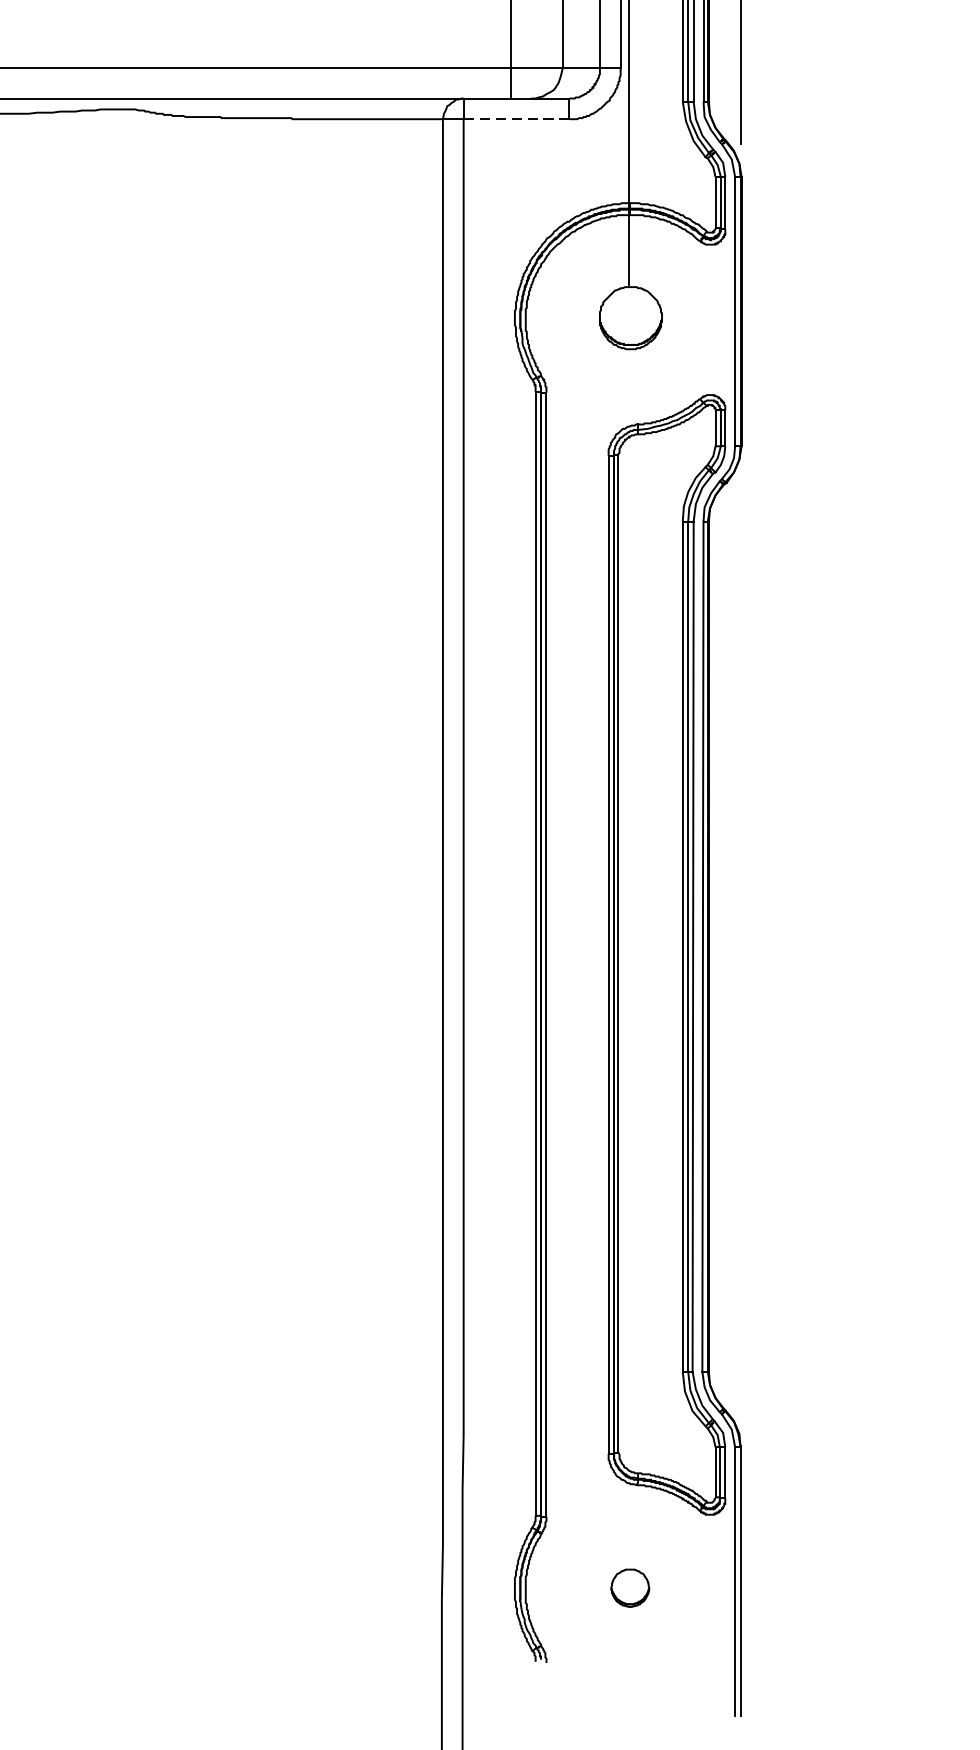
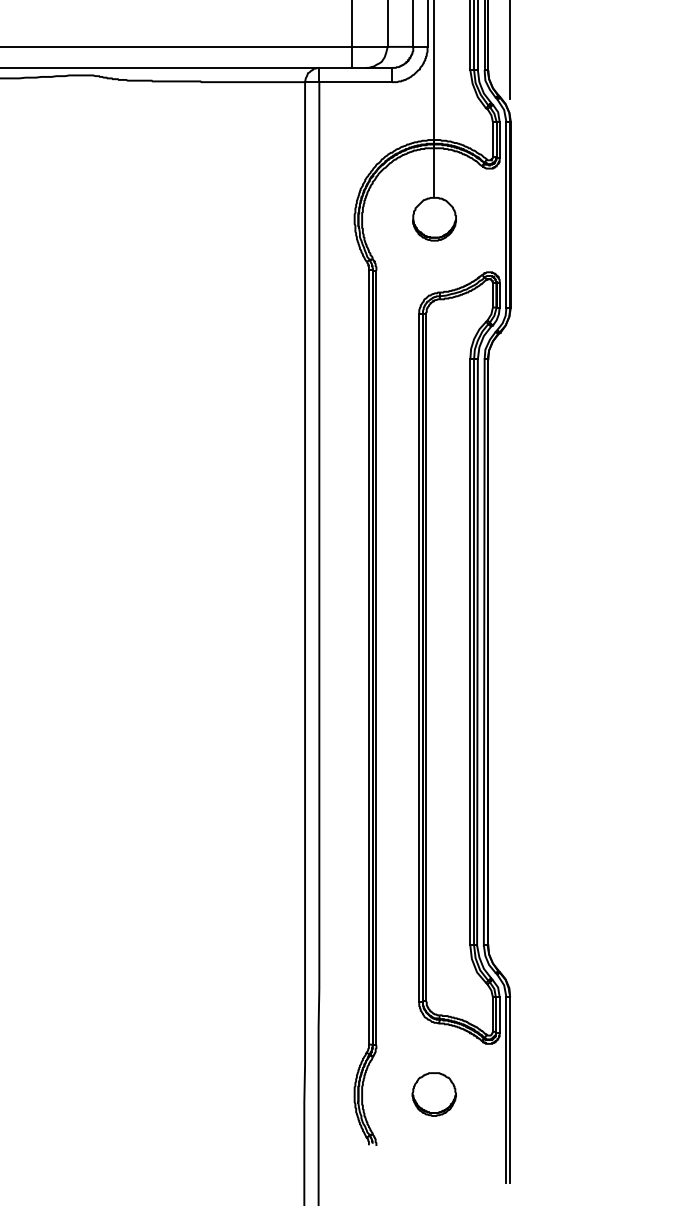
line: (517, 119) -> (356, 82), dashed -> solid
part: (629, 1588) -> (433, 1094), size x1.67

